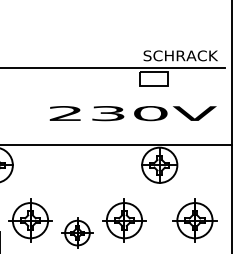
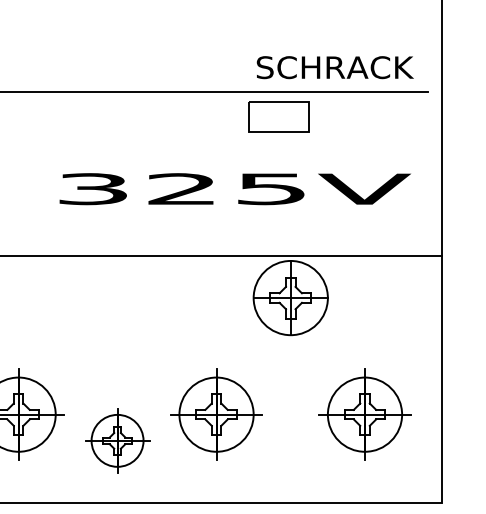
text: (108, 113) -> (182, 188), 230V -> 325V

